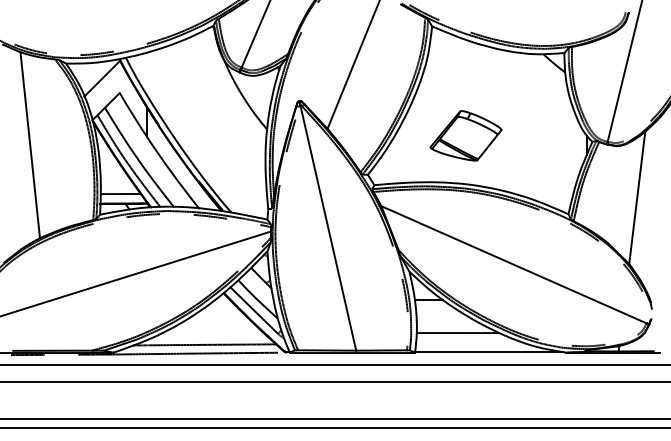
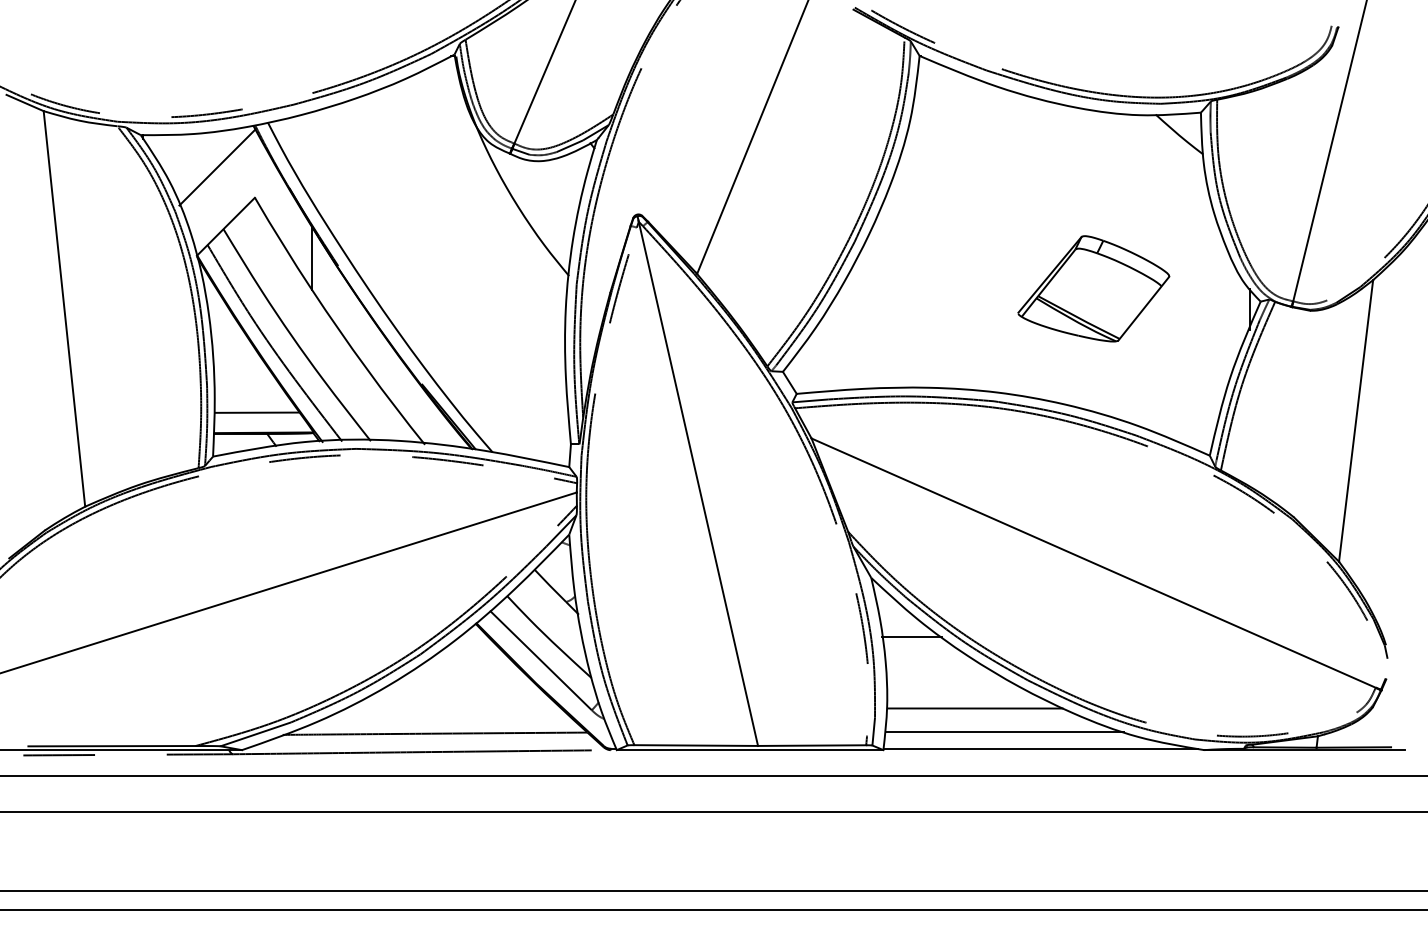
part: (465, 135) -> (1092, 288), moved
line: (471, 344) -> (1003, 732), added

